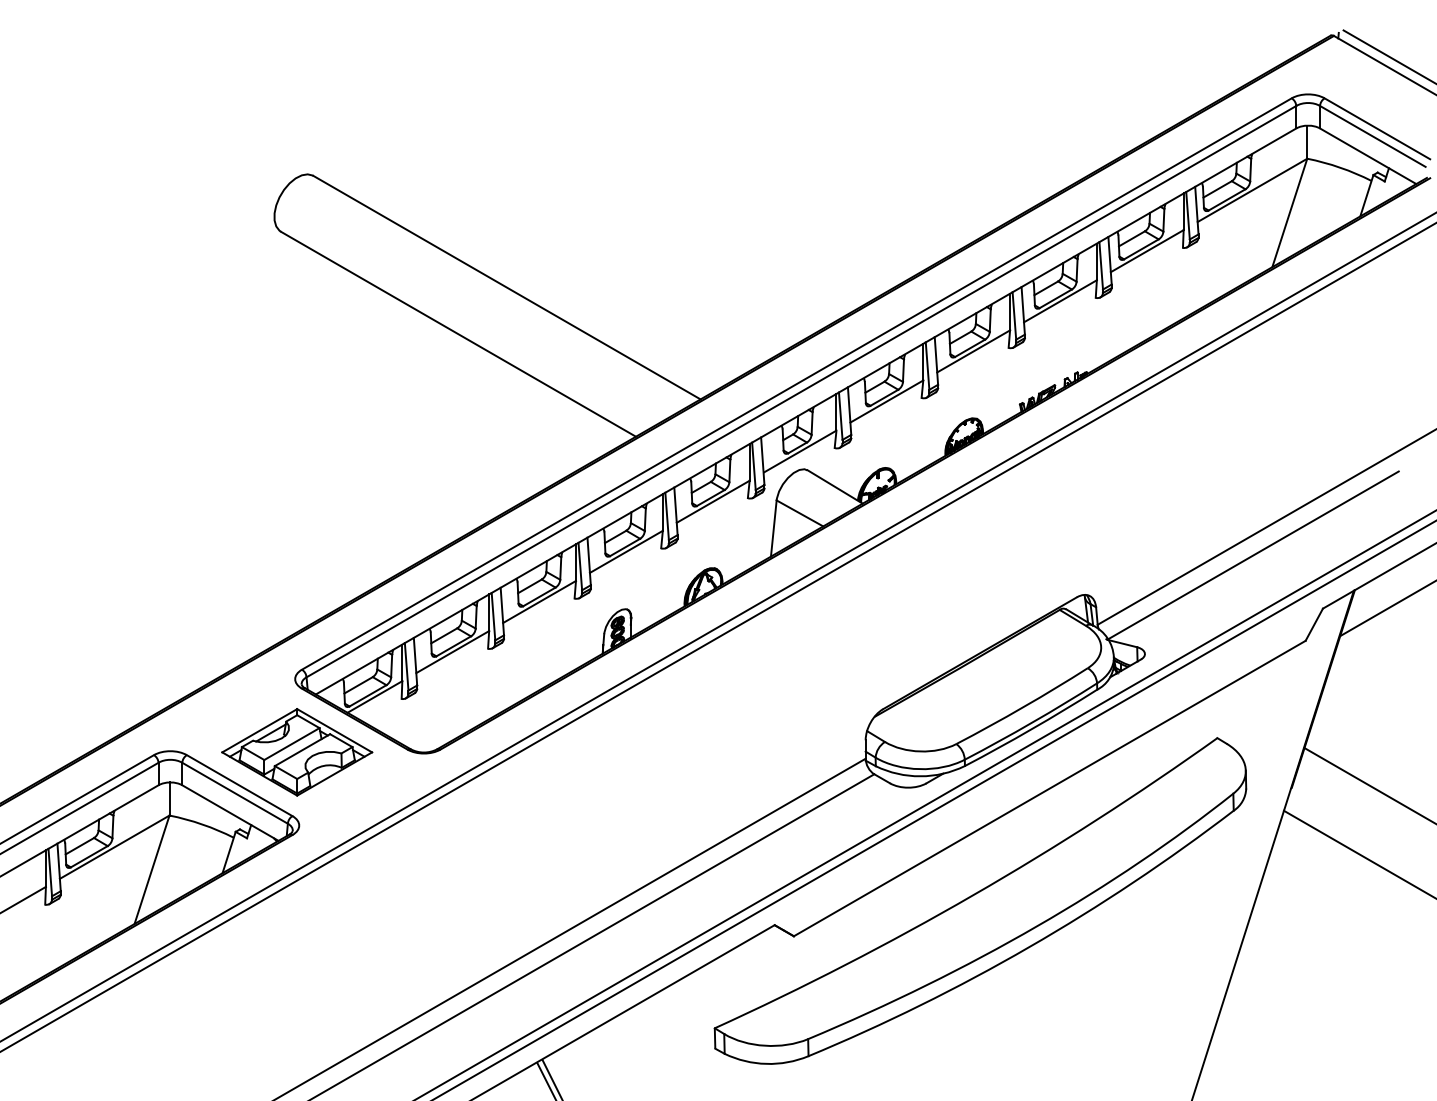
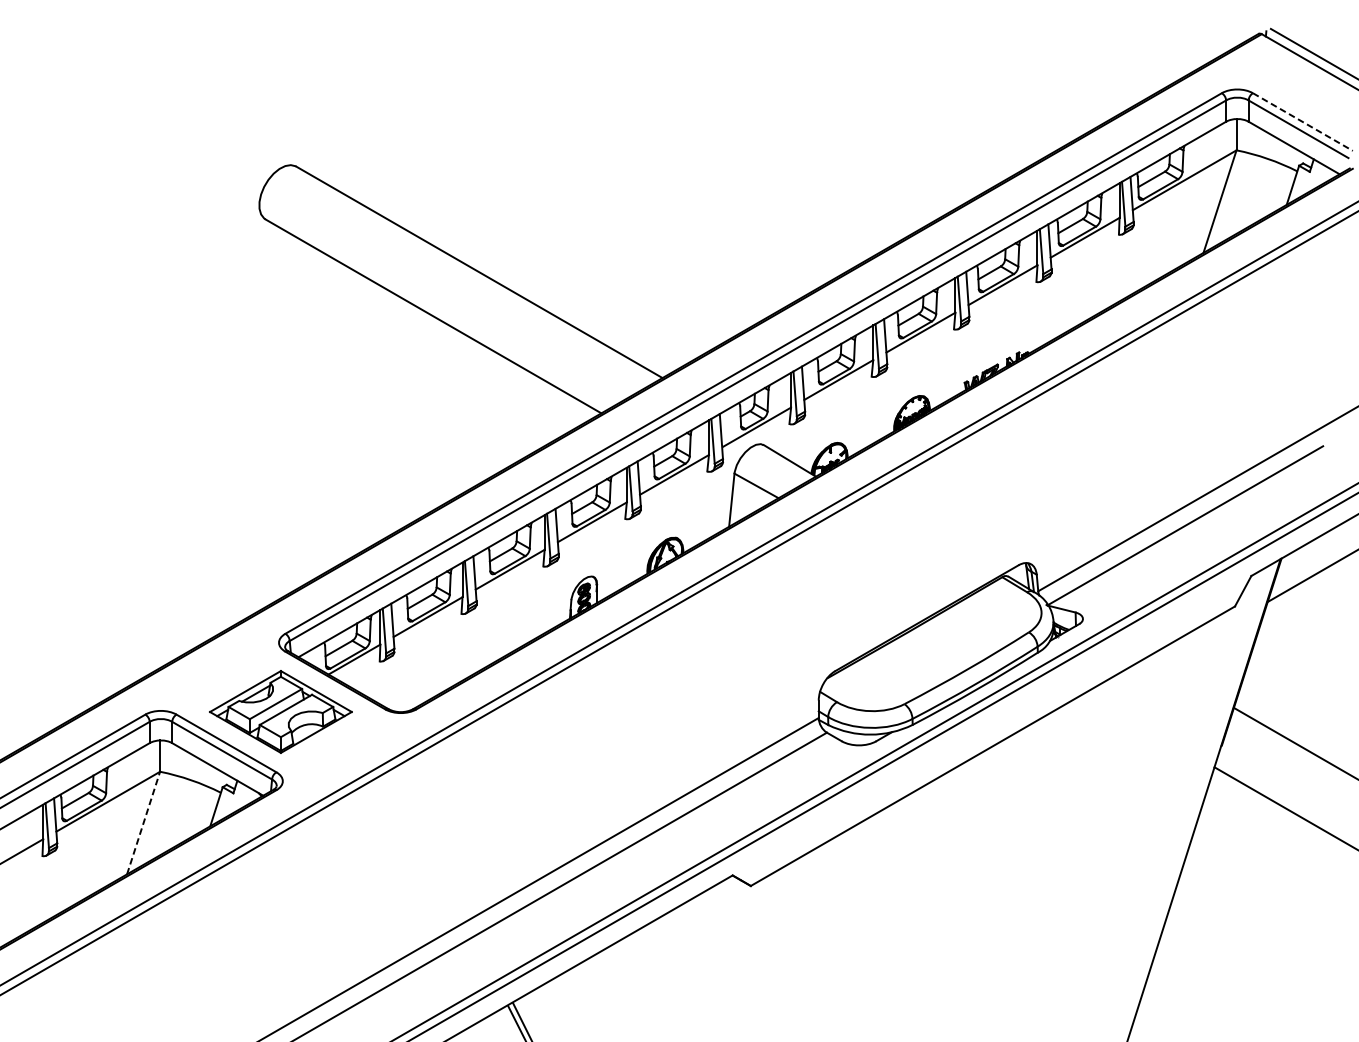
line: (1377, 128) -> (1302, 121), solid -> dashed
line: (152, 869) -> (144, 822), solid -> dashed
part: (980, 900) -> (927, 852), removed

